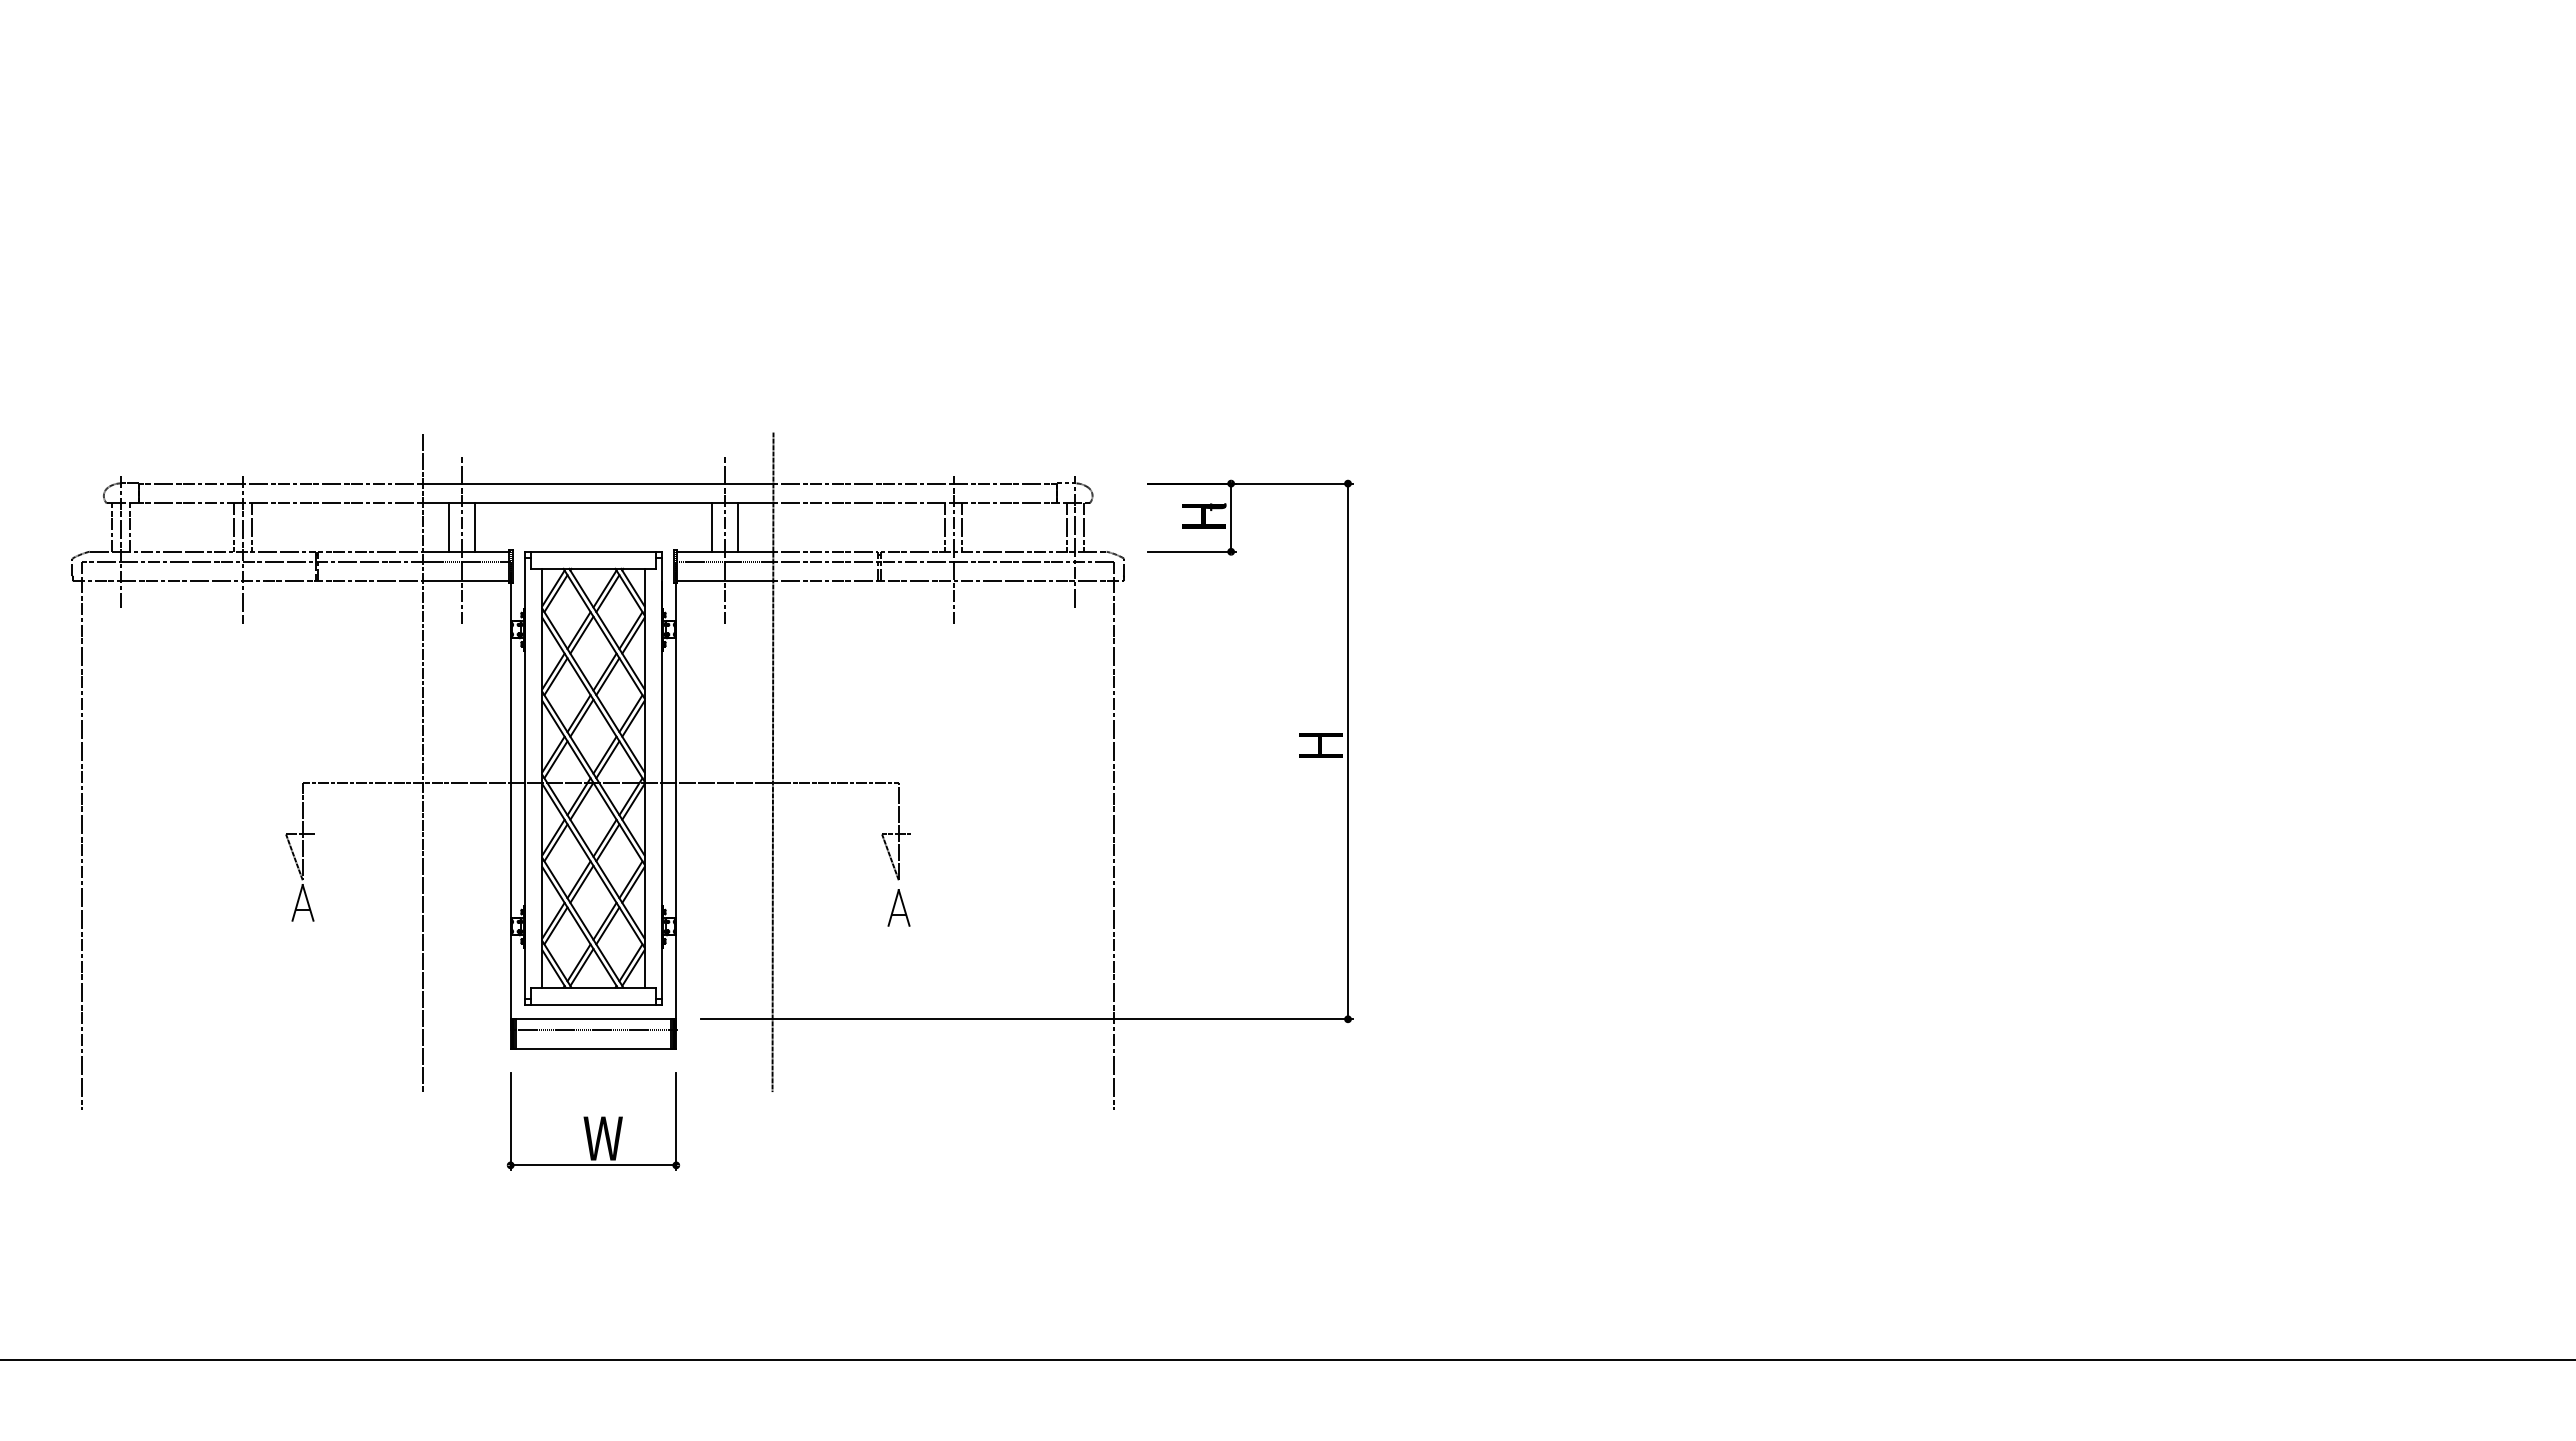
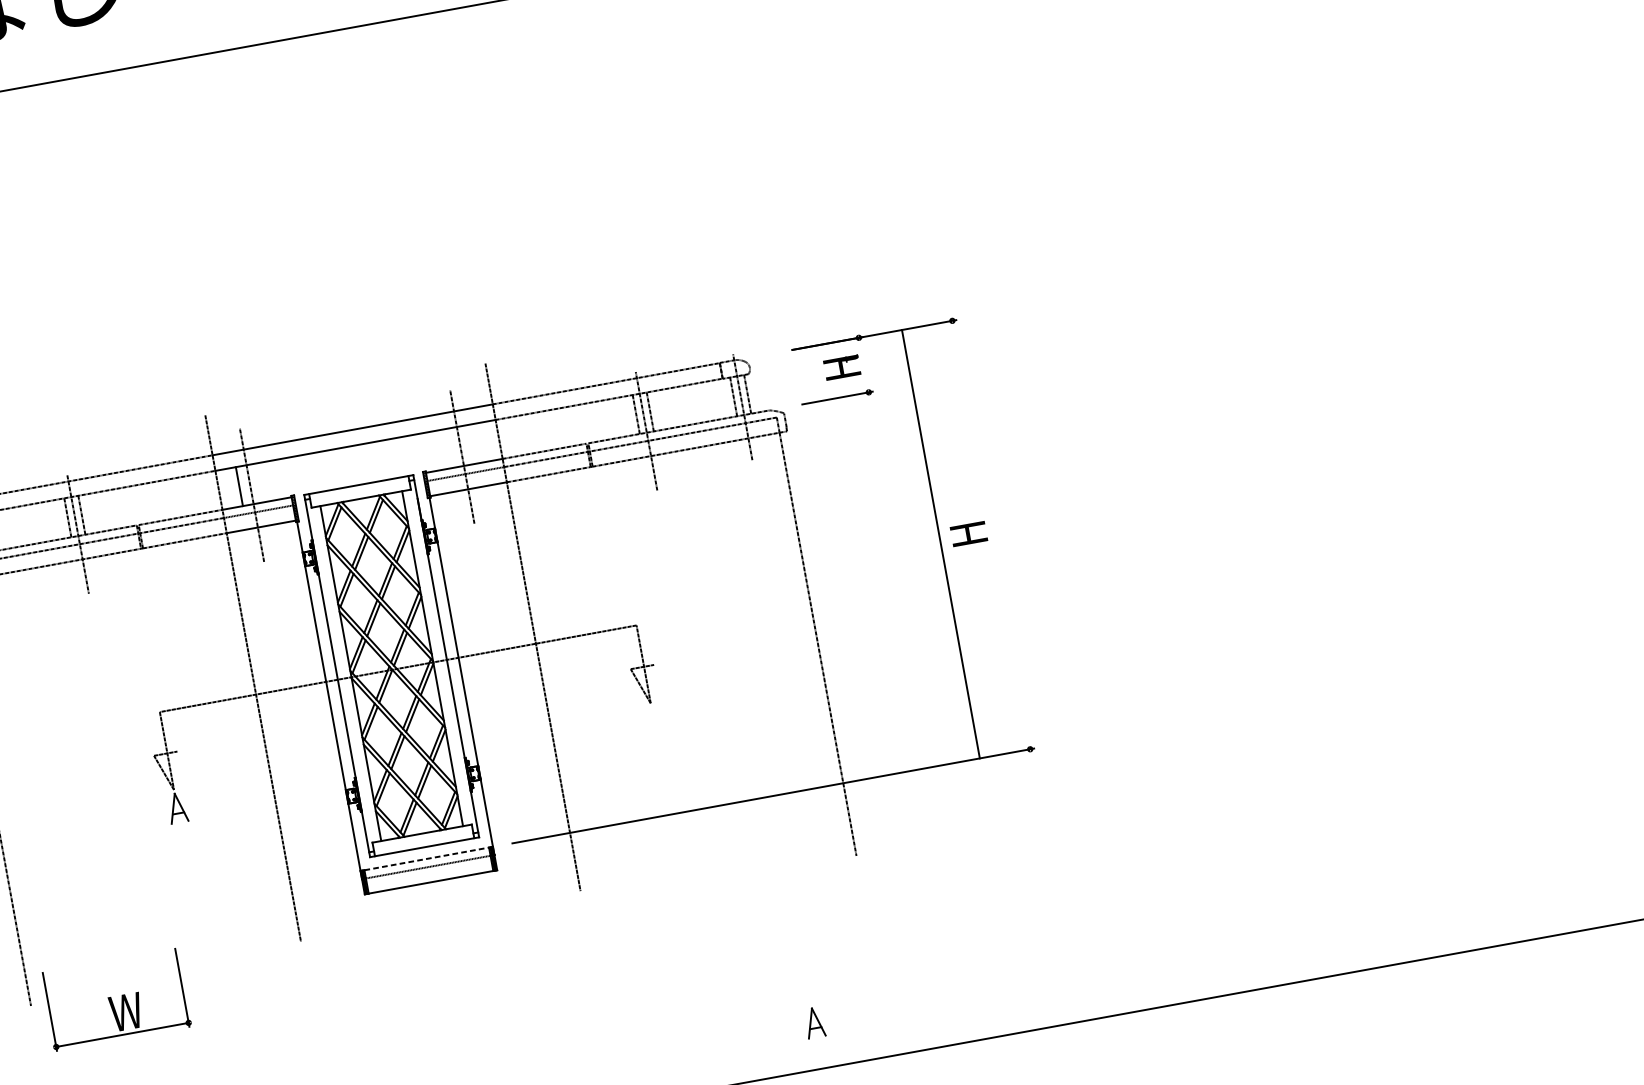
line: (1231, 517) -> (864, 364), removed
line: (475, 527) -> (260, 482), removed
line: (711, 527) -> (449, 448), removed
line: (738, 527) -> (471, 444), removed
line: (1348, 751) -> (941, 544), moved
part: (898, 907) -> (814, 1022), moved
line: (593, 1019) -> (426, 859), solid -> dashed
part: (593, 1121) -> (116, 999), moved

